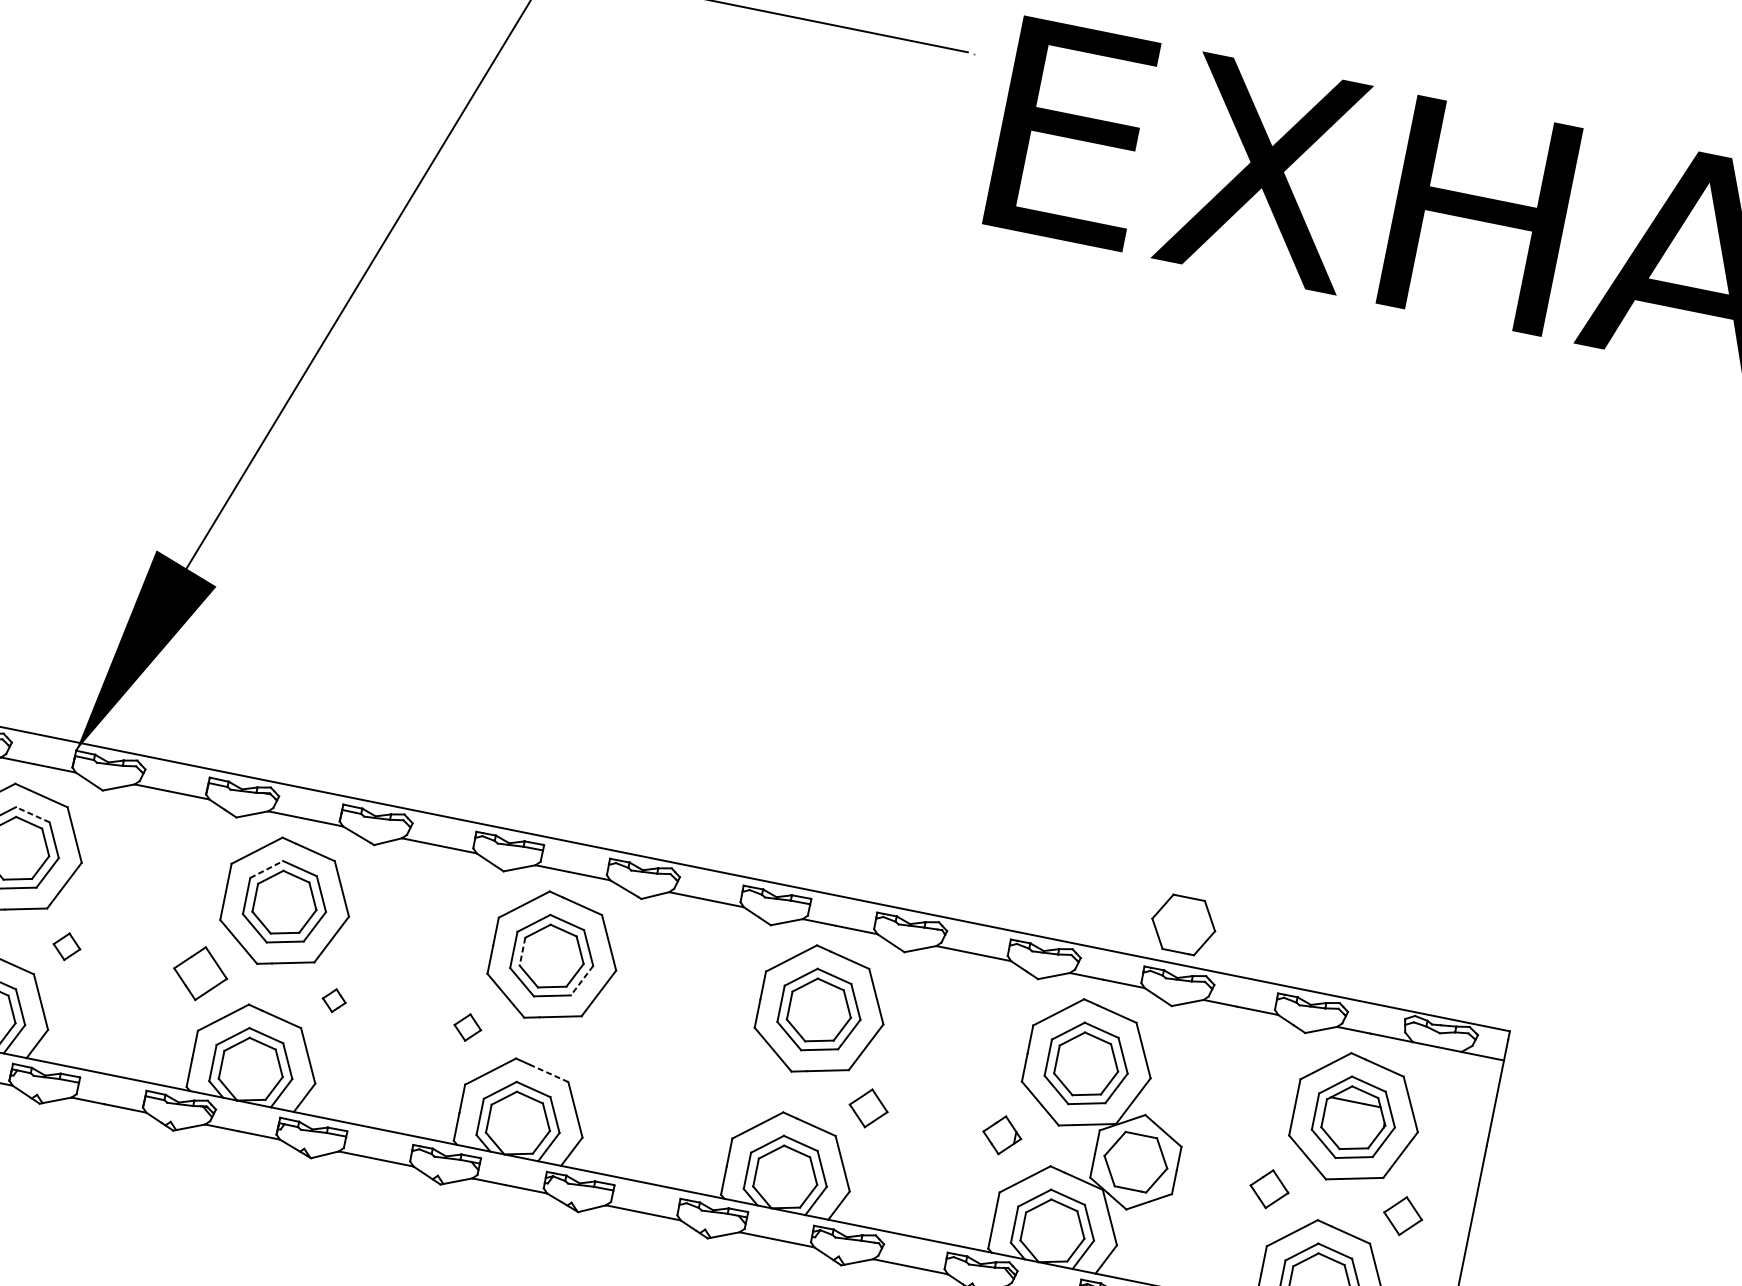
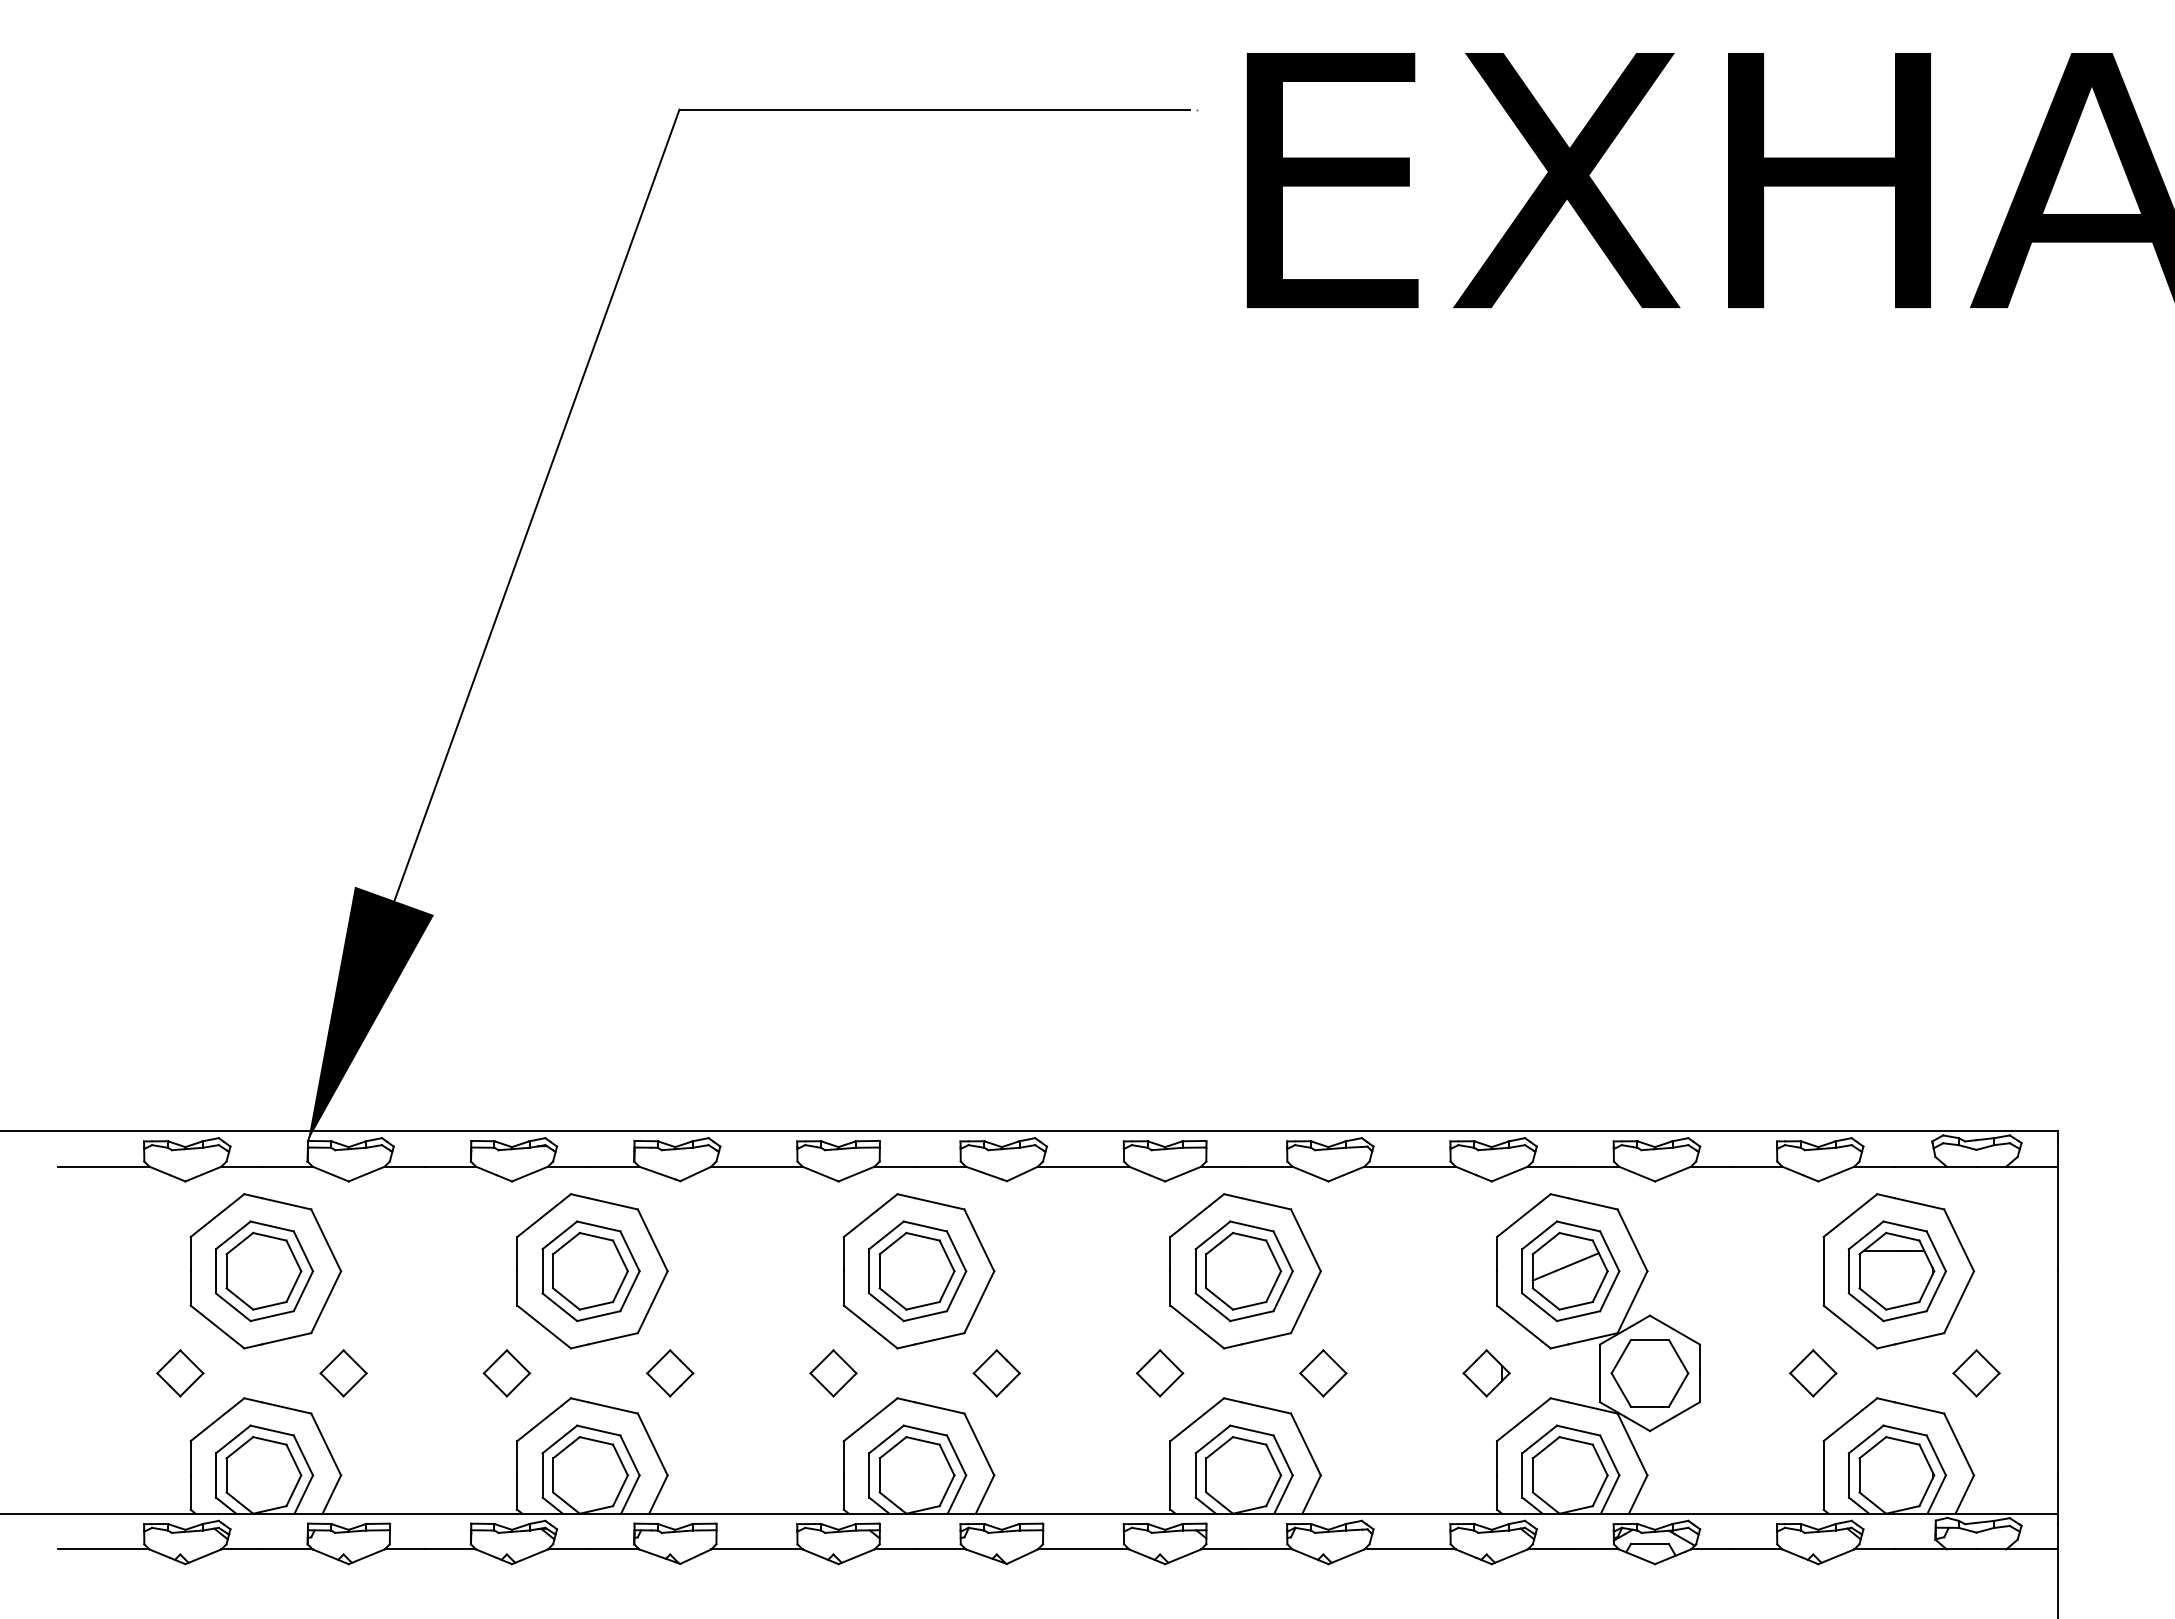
line: (32, 814) -> (271, 1226), dashed -> solid
line: (267, 869) -> (560, 1235), dashed -> solid
part: (1183, 925) -> (1649, 1083), removed
part: (66, 946) -> (343, 1373), size x1.43
line: (522, 951) -> (879, 1271), dashed -> solid
part: (200, 973) -> (506, 1373), size x0.71
line: (581, 980) -> (956, 1291), dashed -> solid
part: (334, 1000) -> (670, 1373), size x1.67
part: (467, 1027) -> (833, 1373), size x1.43
part: (601, 1054) -> (996, 1373), added
line: (1084, 1060) -> (1565, 1266), added
line: (548, 1072) -> (939, 1407), dashed -> solid
part: (735, 1081) -> (1160, 1373), added

